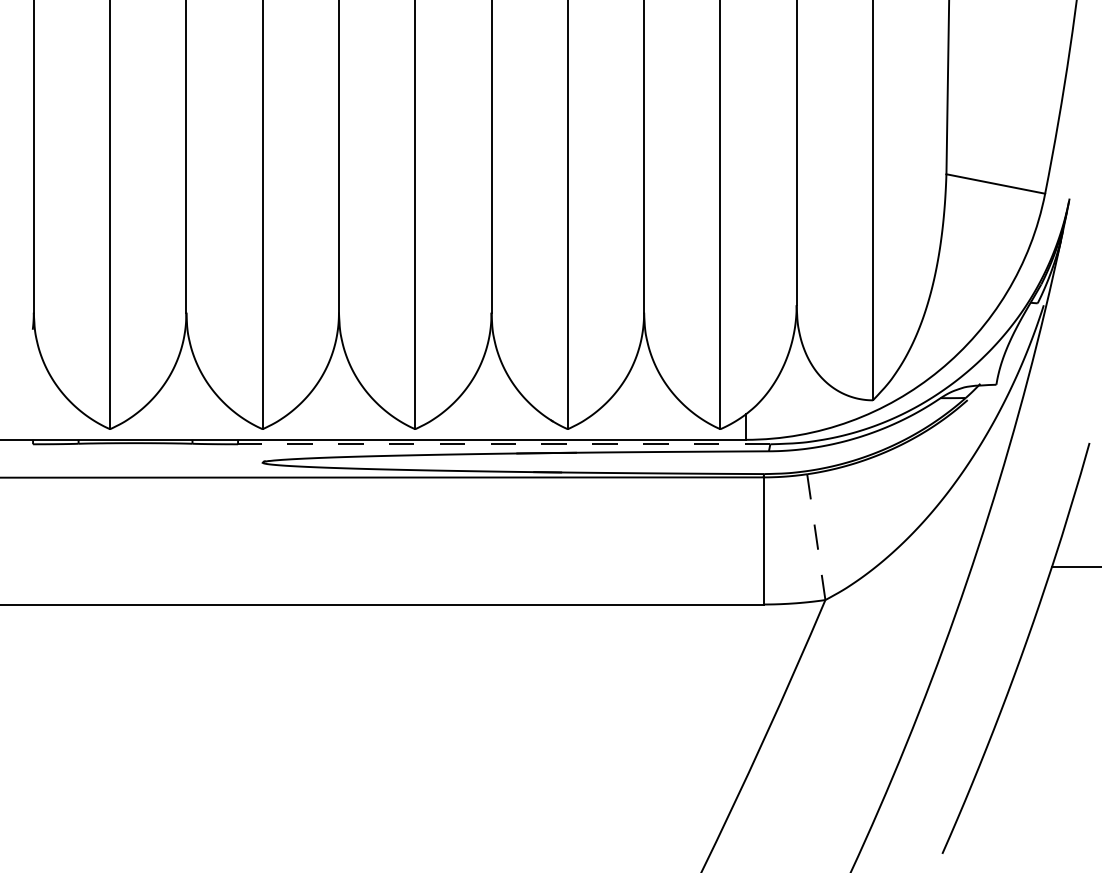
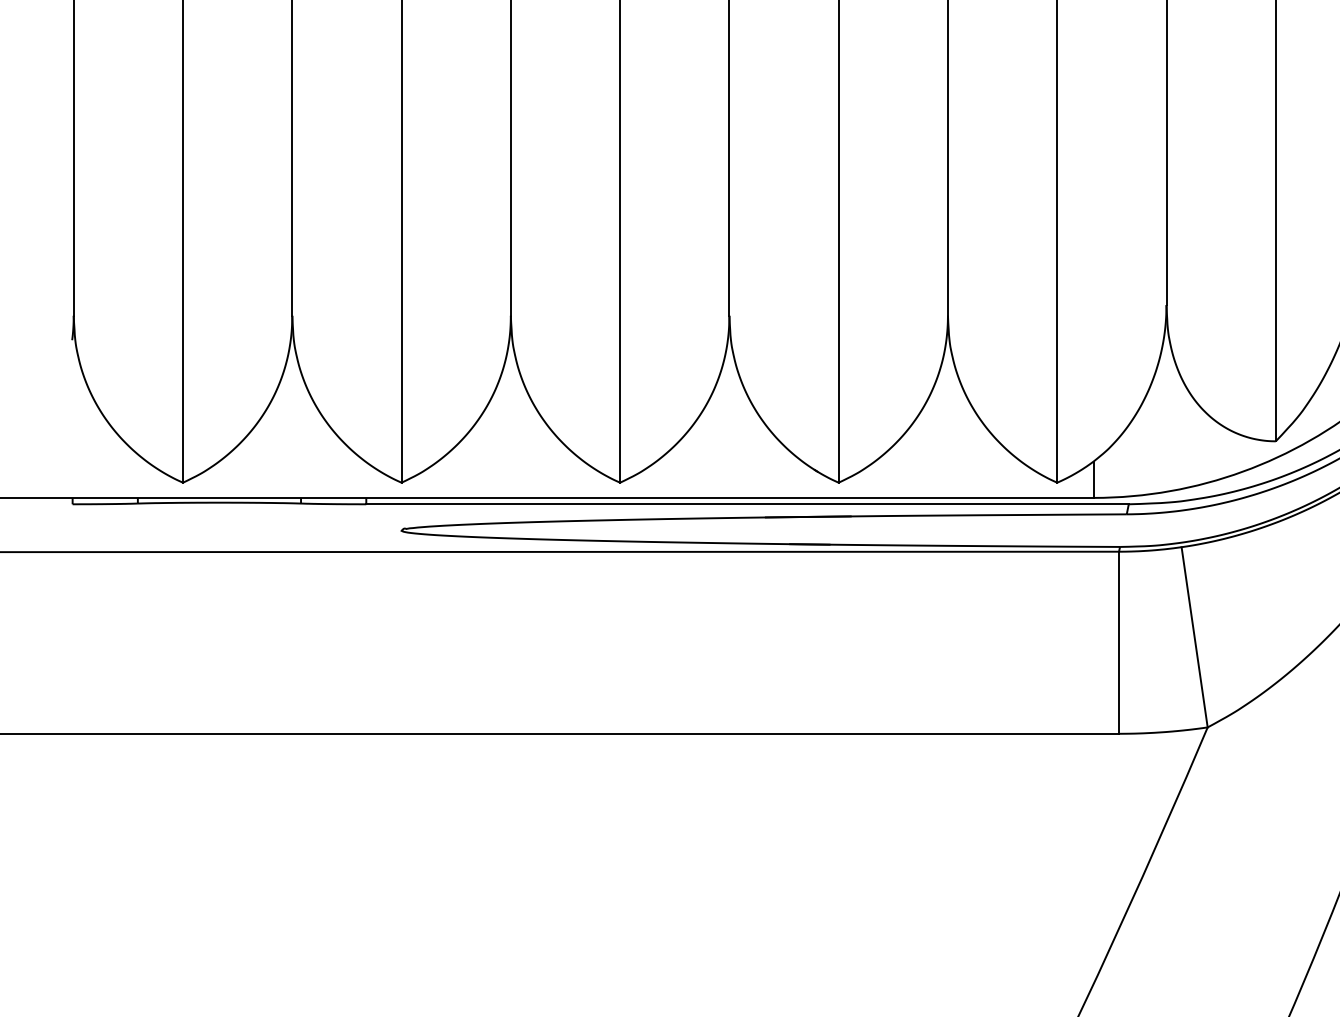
line: (503, 444) -> (746, 504), dashed -> solid
line: (816, 537) -> (1194, 637), dashed -> solid

